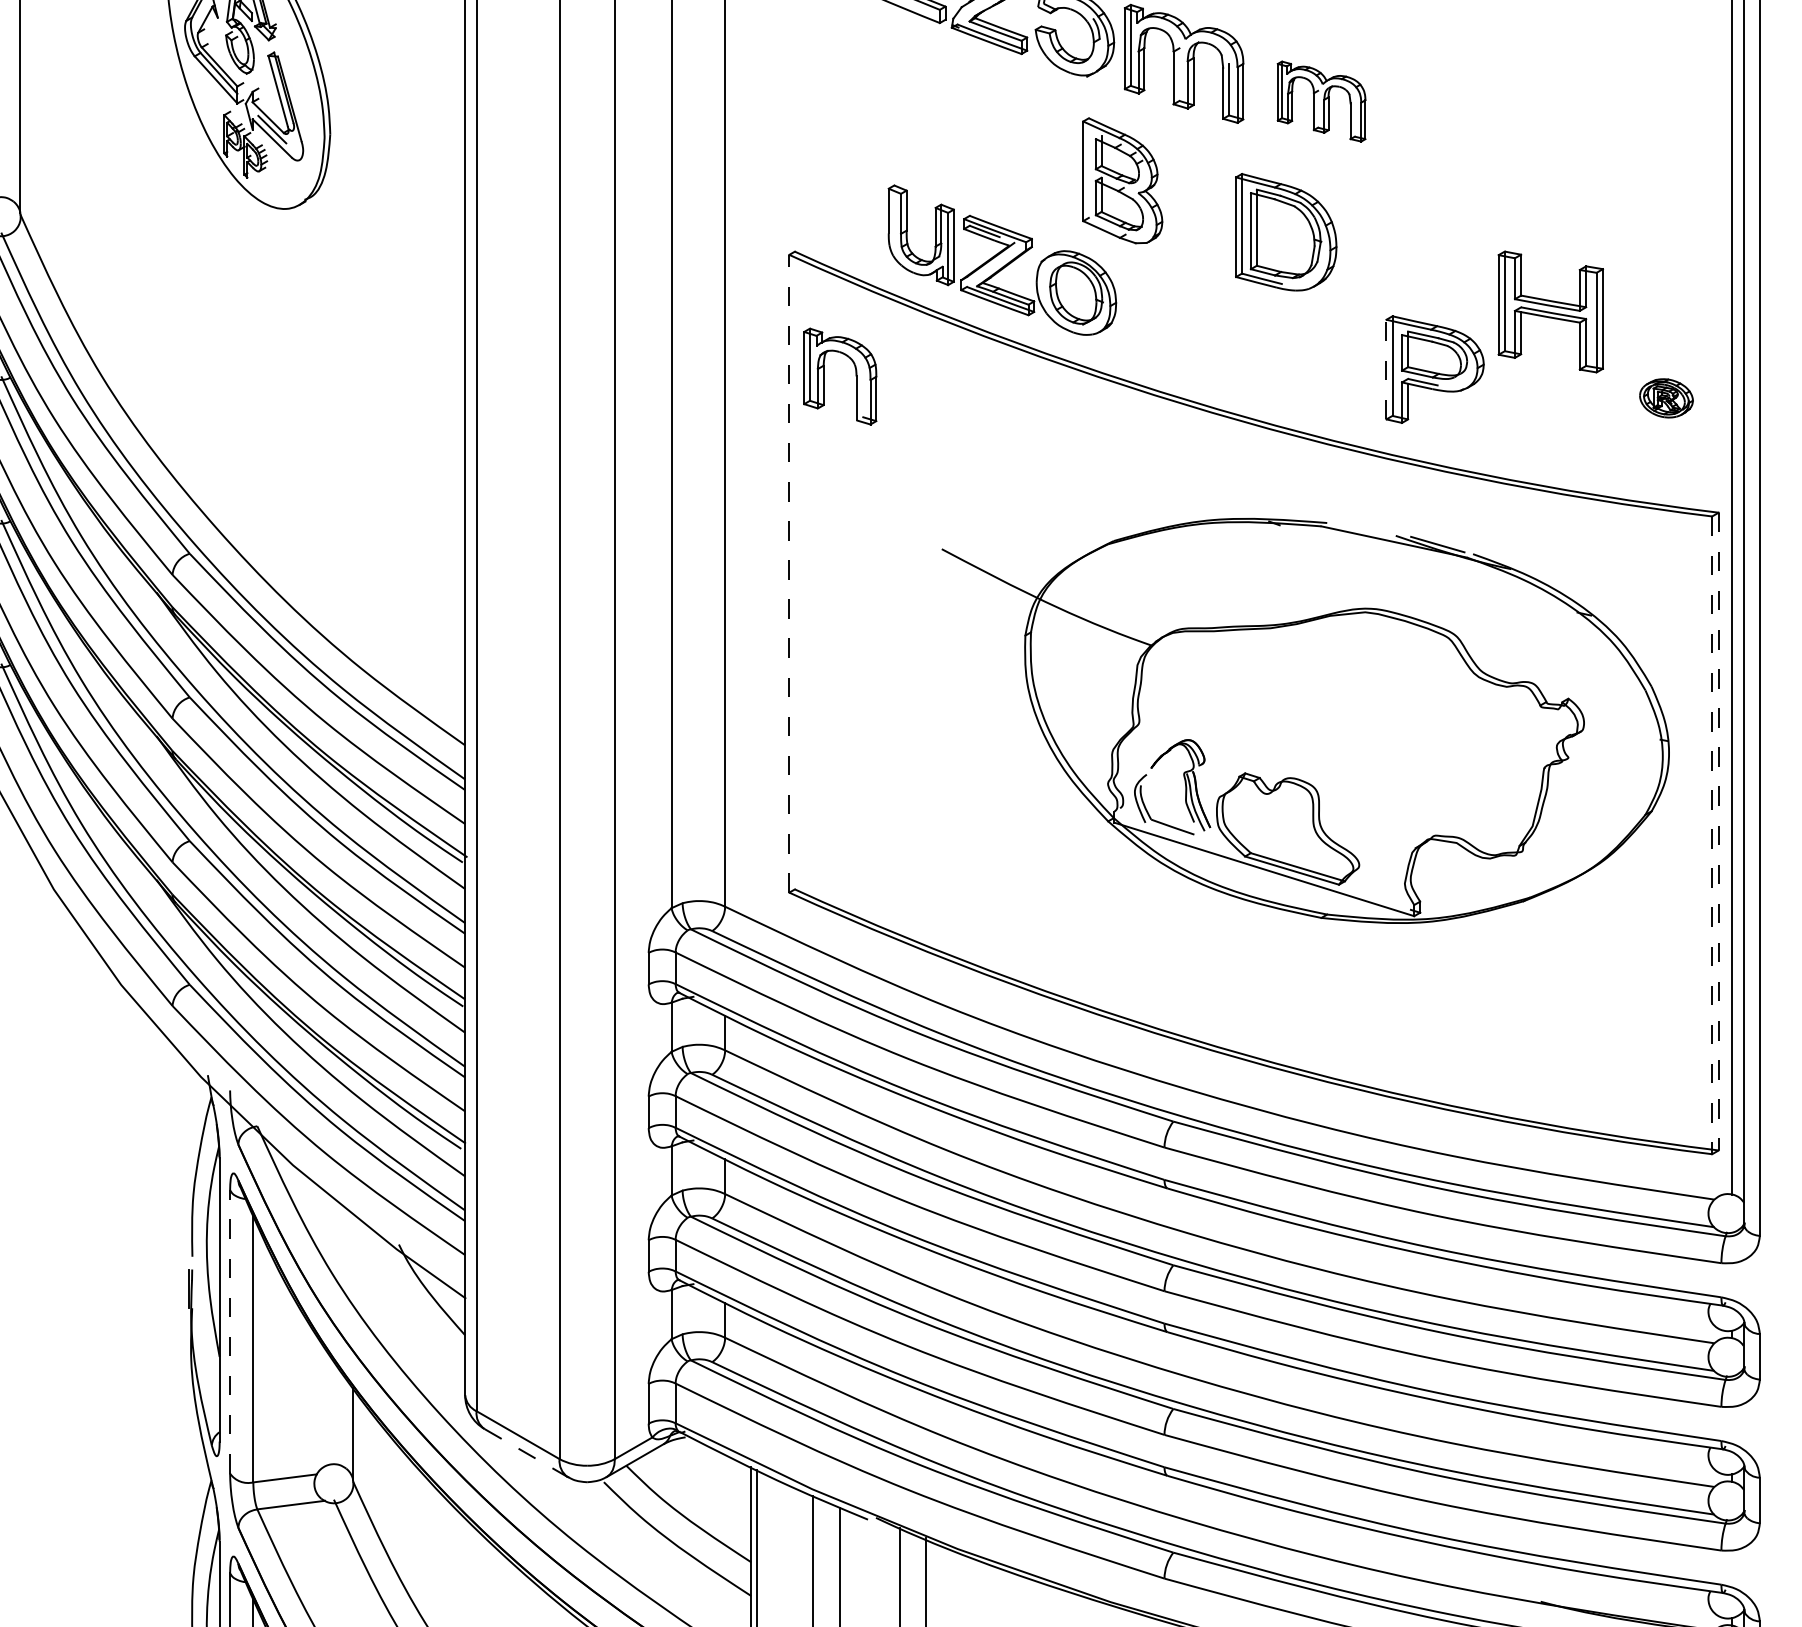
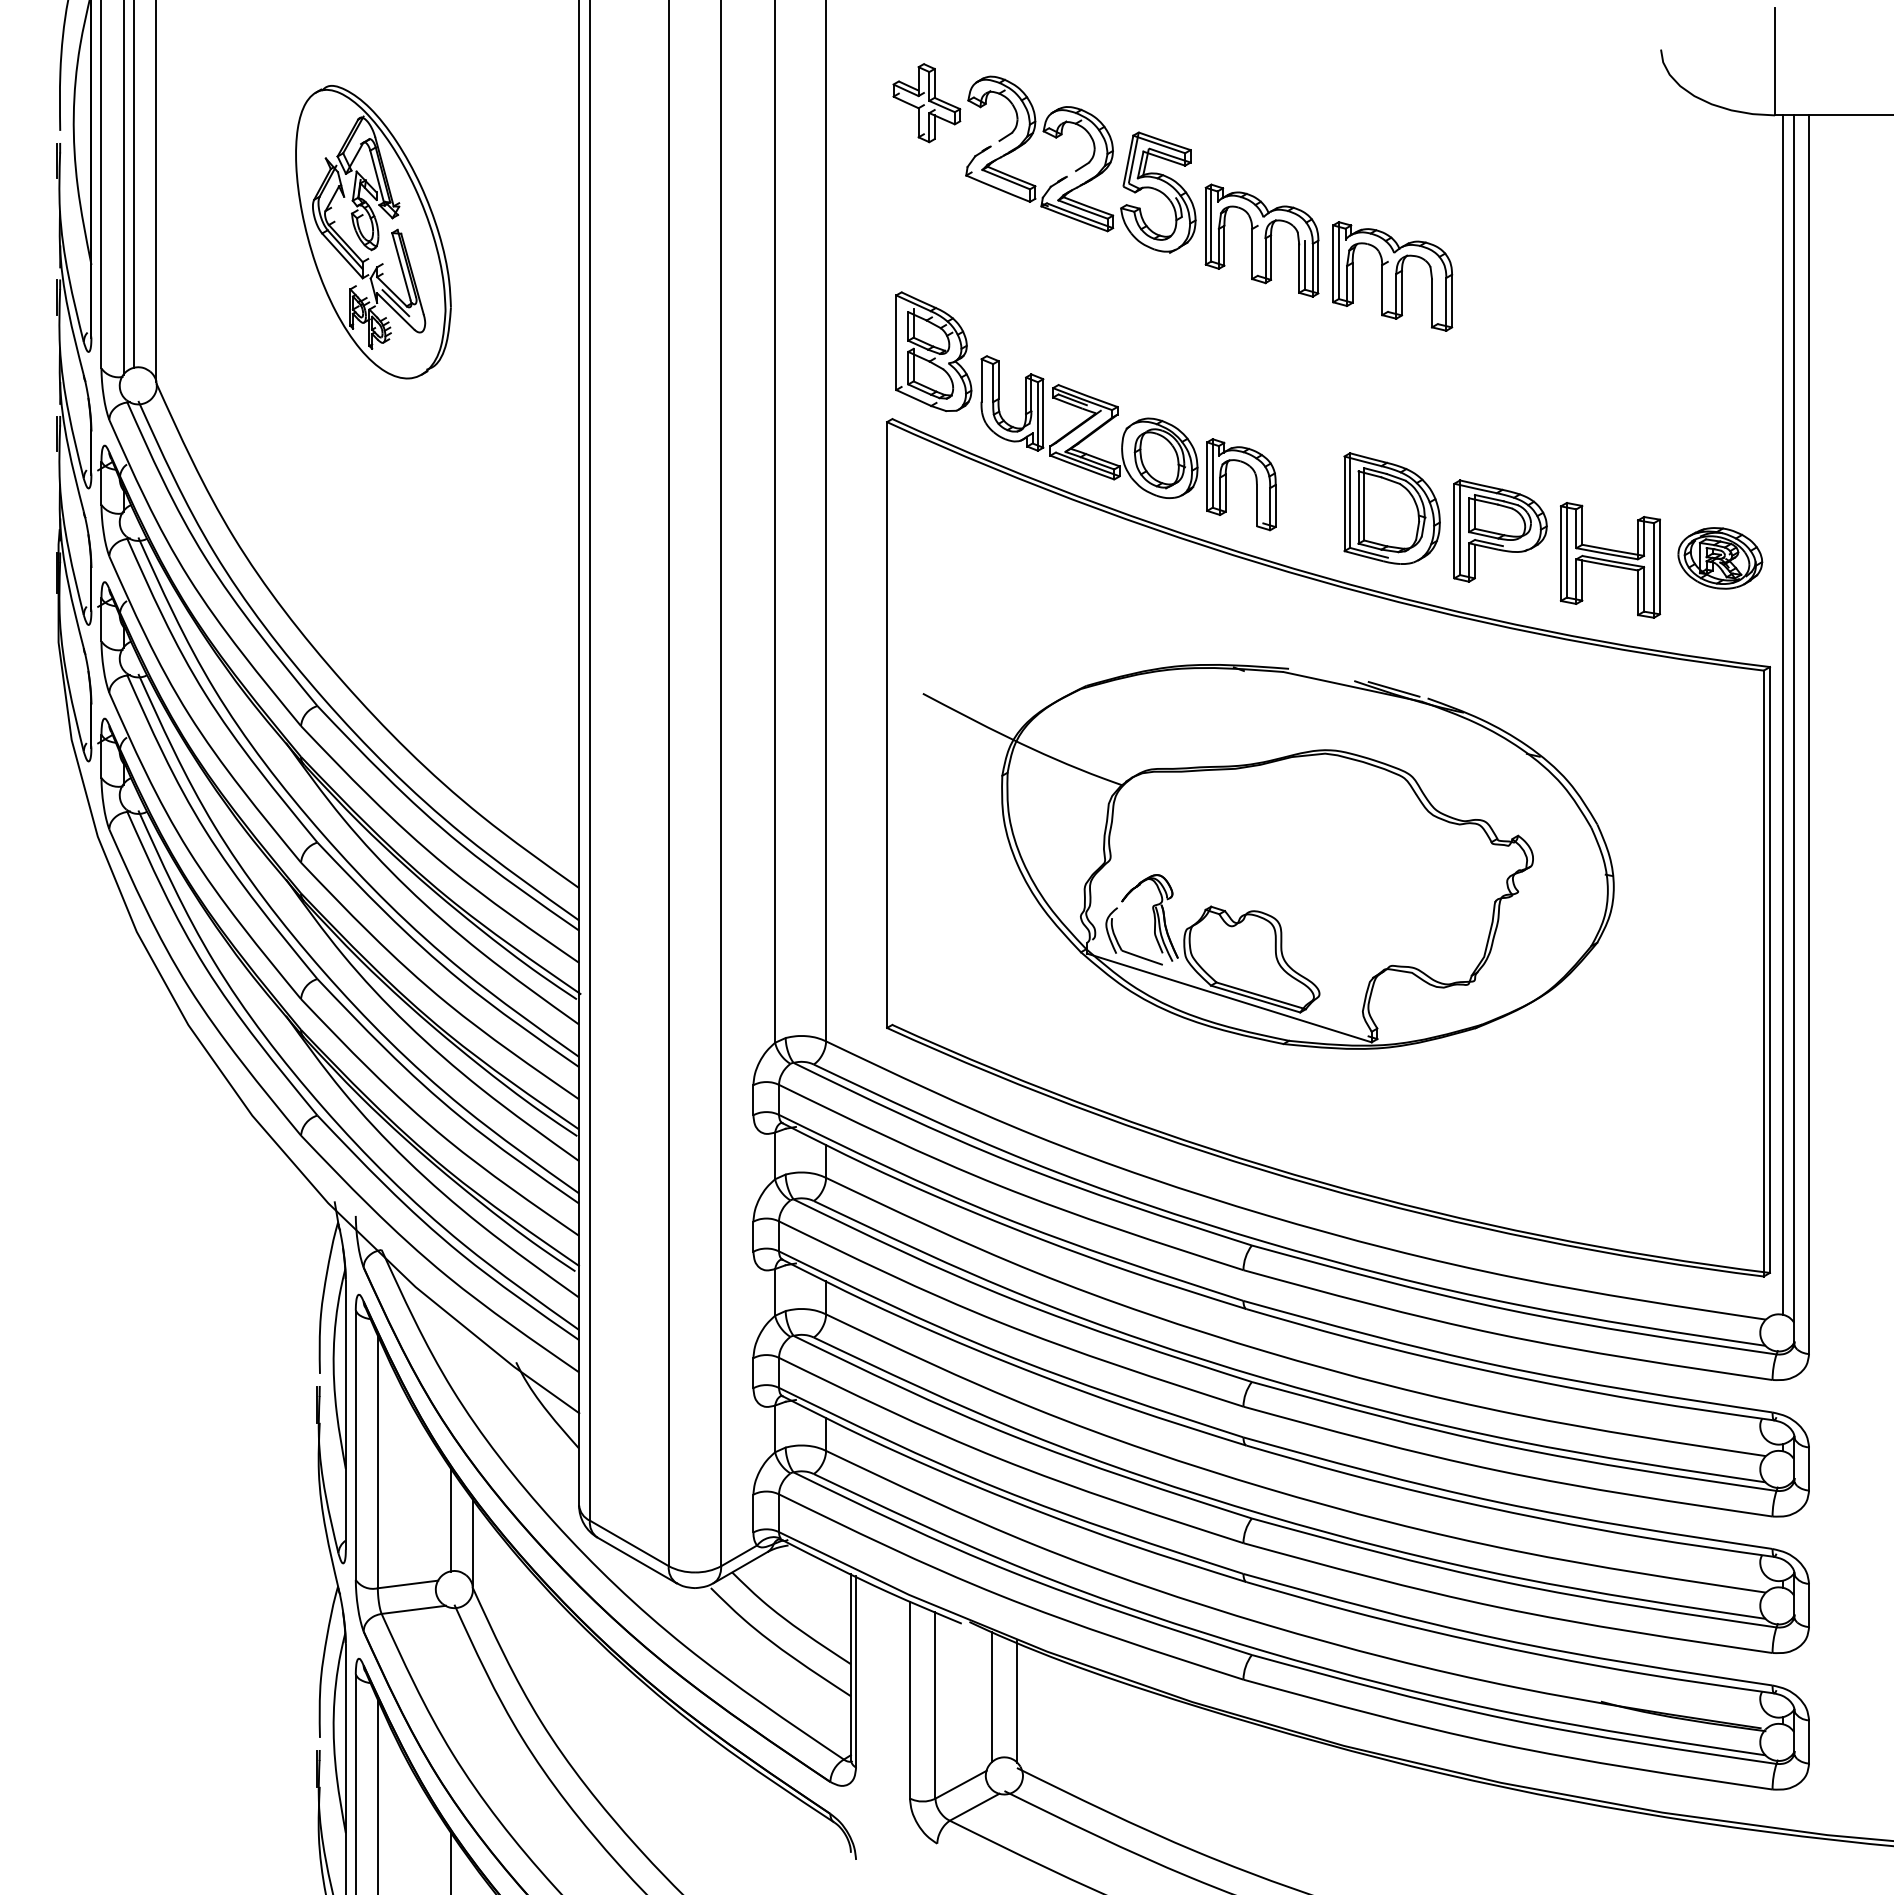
part: (1321, 101) -> (1392, 276), size x1.43
part: (1122, 180) -> (933, 351), moved
part: (1285, 232) -> (1391, 508), moved
part: (1550, 312) -> (1610, 560), moved
line: (1386, 368) -> (1454, 530), dashed -> solid
part: (855, 373) -> (1255, 481), moved
part: (1666, 398) -> (1720, 558), size x1.67
line: (789, 574) -> (887, 725), dashed -> solid
part: (1305, 720) -> (1268, 856), moved
line: (1718, 831) -> (1769, 969), dashed -> solid
line: (1711, 835) -> (1763, 973), dashed -> solid
line: (229, 1332) -> (355, 1445), dashed -> solid
line: (329, 1409) -> (450, 1519), added
line: (526, 1453) -> (637, 1560), dashed -> solid

